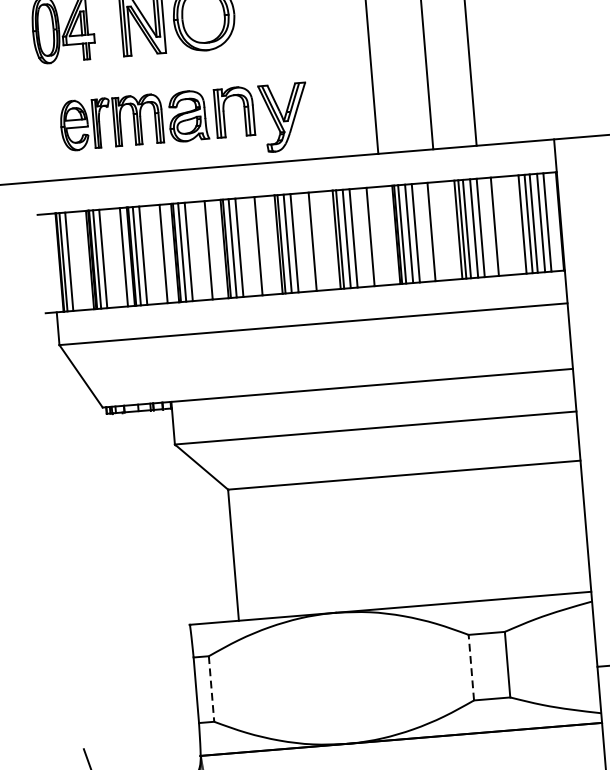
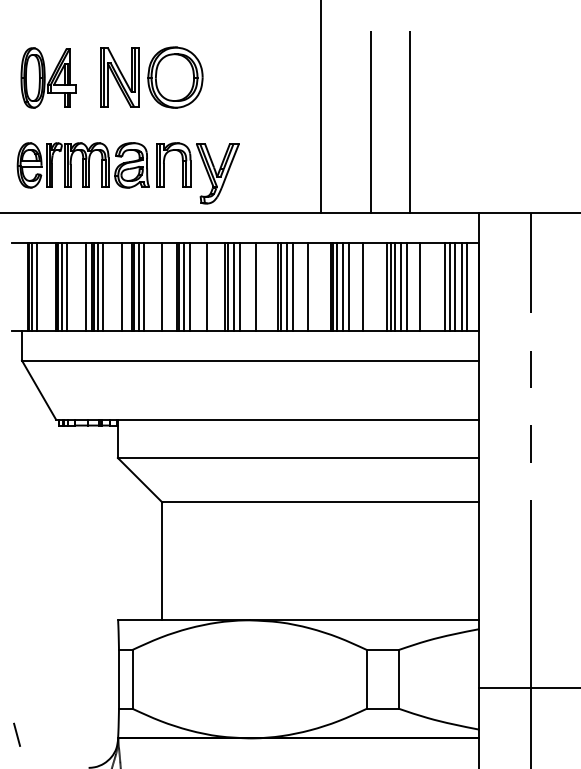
part: (184, 125) -> (127, 173), moved
line: (471, 667) -> (366, 679), dashed -> solid
line: (211, 689) -> (132, 679), dashed -> solid

